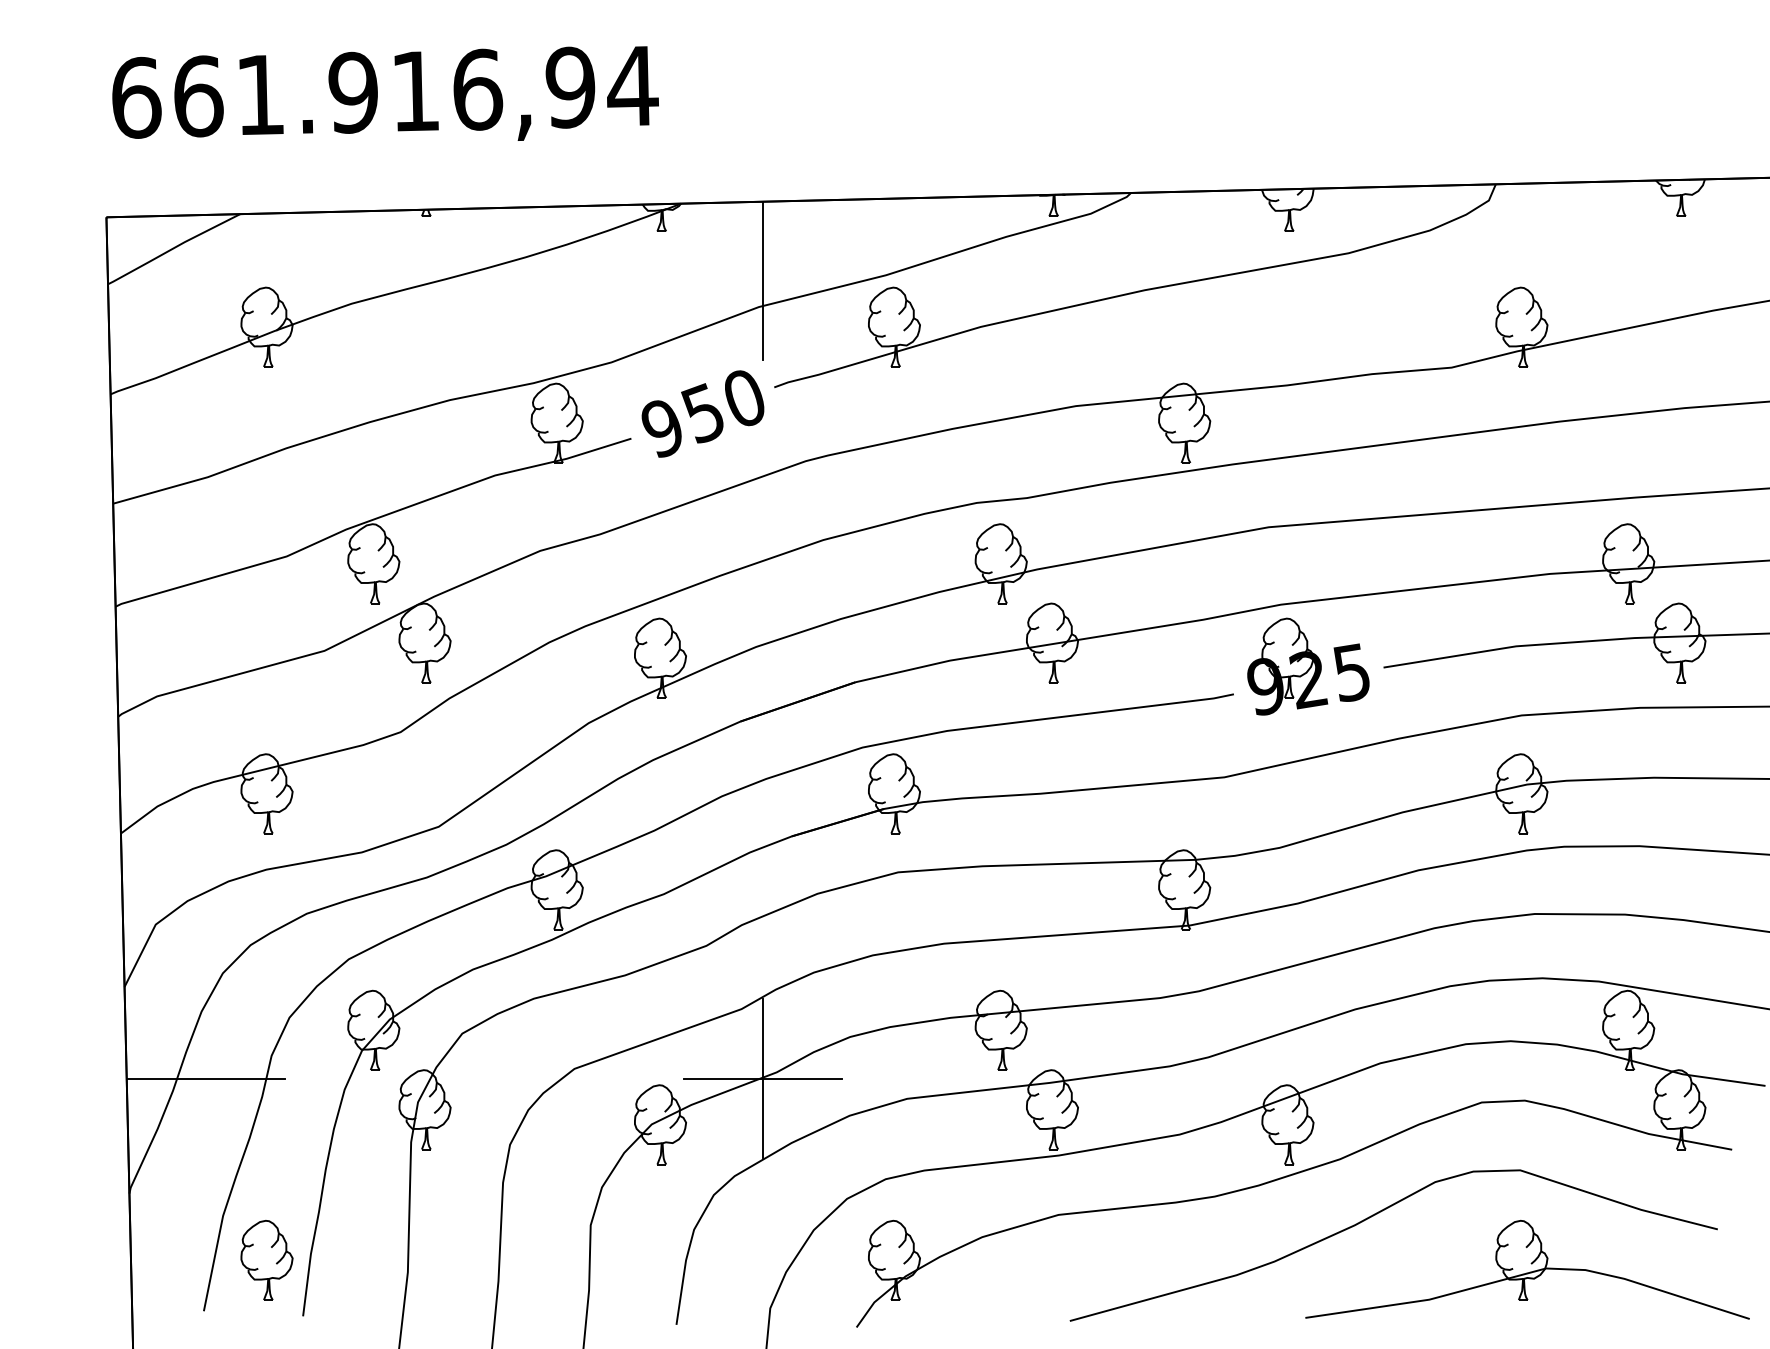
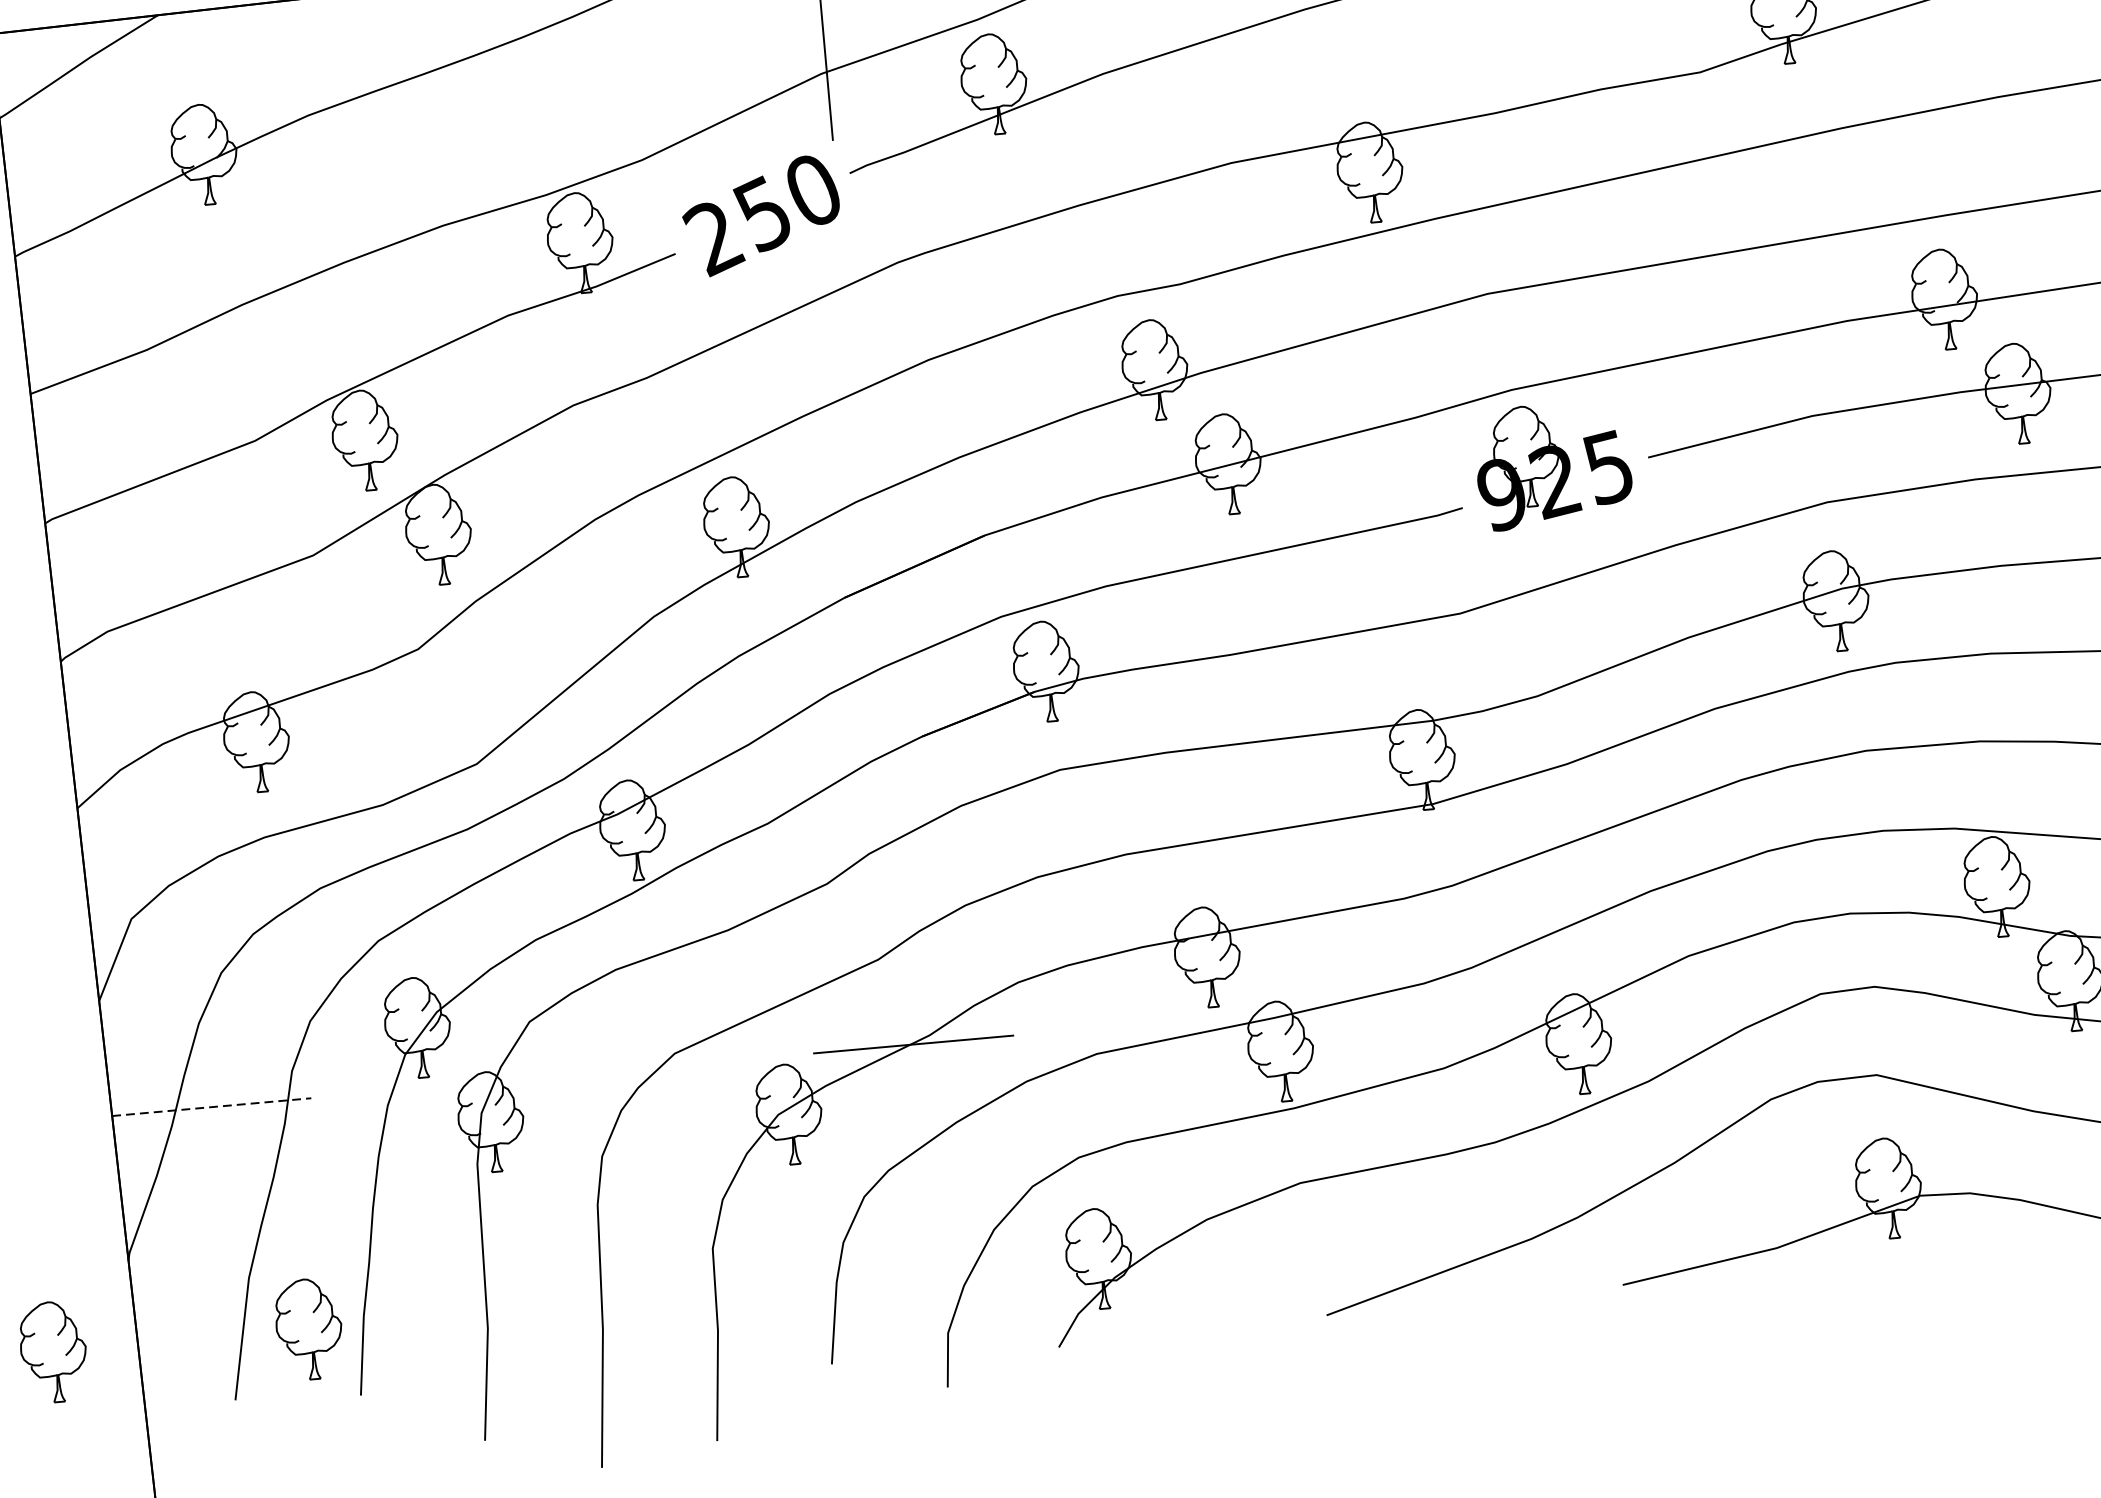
text: (662, 429) -> (713, 238), 950 -> 250
line: (206, 1078) -> (212, 1107), solid -> dashed
line: (763, 1078) -> (913, 1044), removed
part: (63, 1260) -> (53, 1352), added

